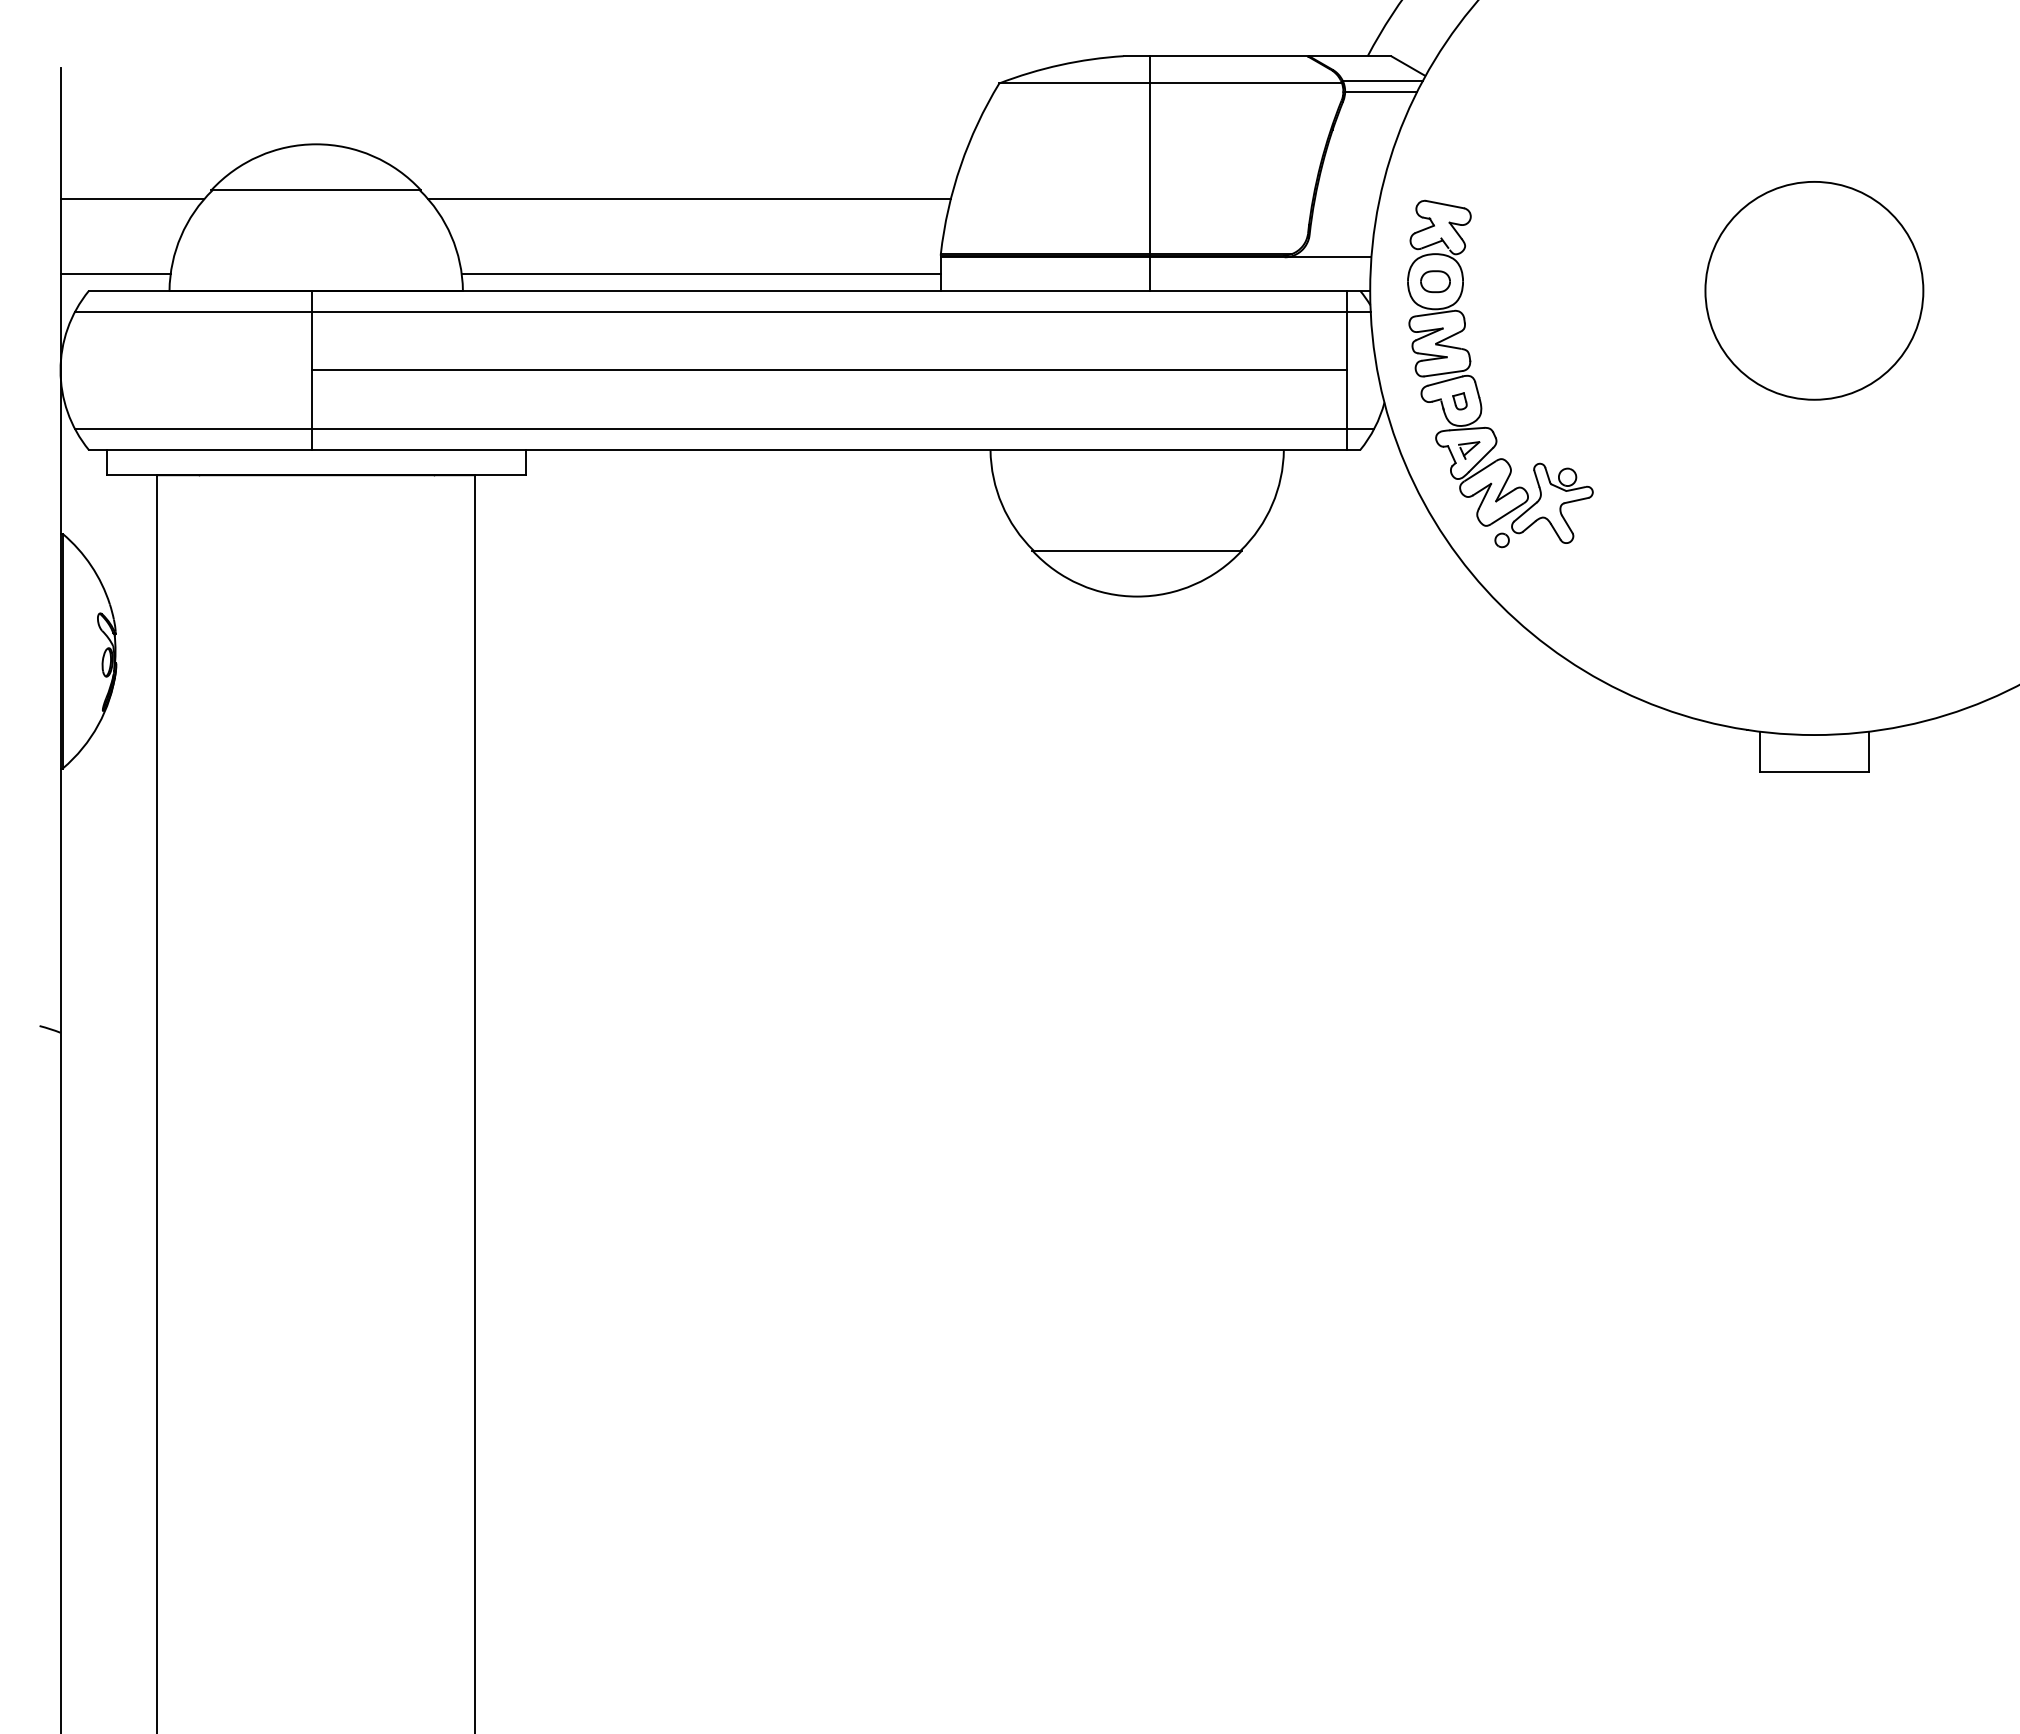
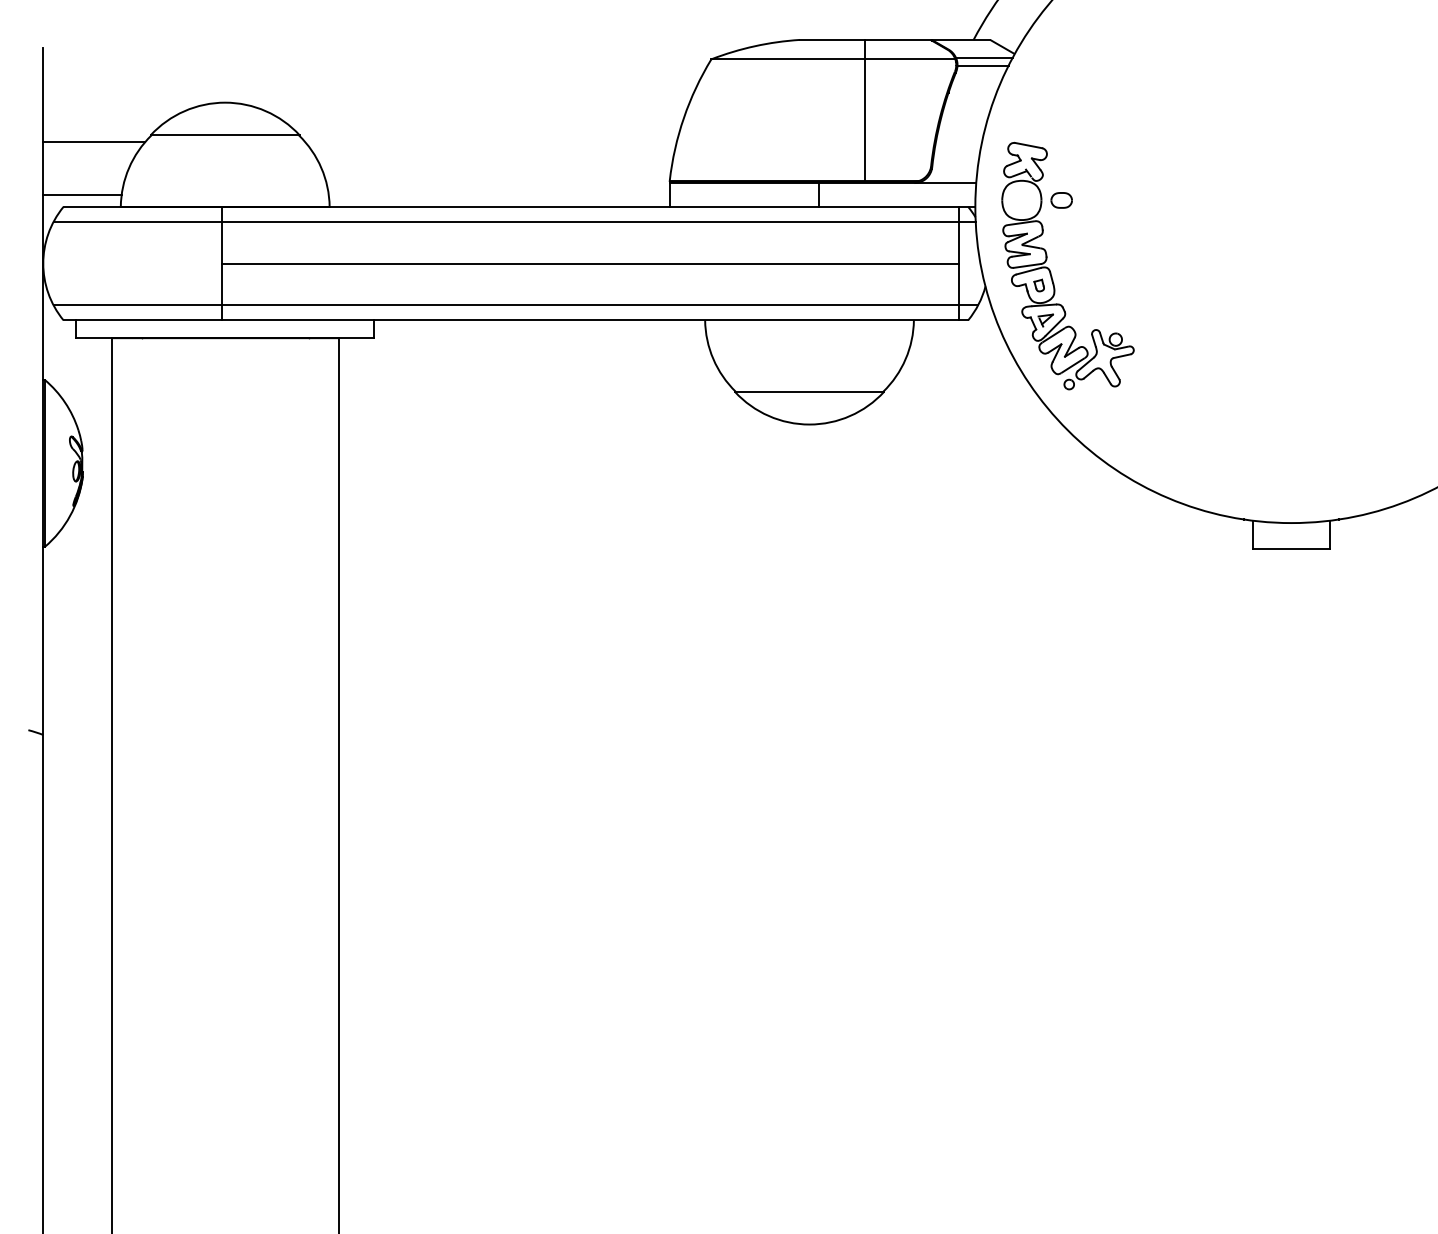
line: (1150, 155) -> (865, 110), moved
line: (689, 199) -> (490, 141), removed
line: (700, 274) -> (498, 195), removed
part: (1435, 281) -> (1061, 200), moved
circle: (1814, 290) -> (1291, 206), removed

